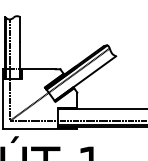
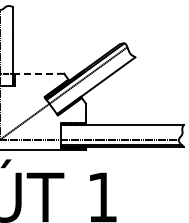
line: (37, 69) -> (35, 73), solid -> dashed

